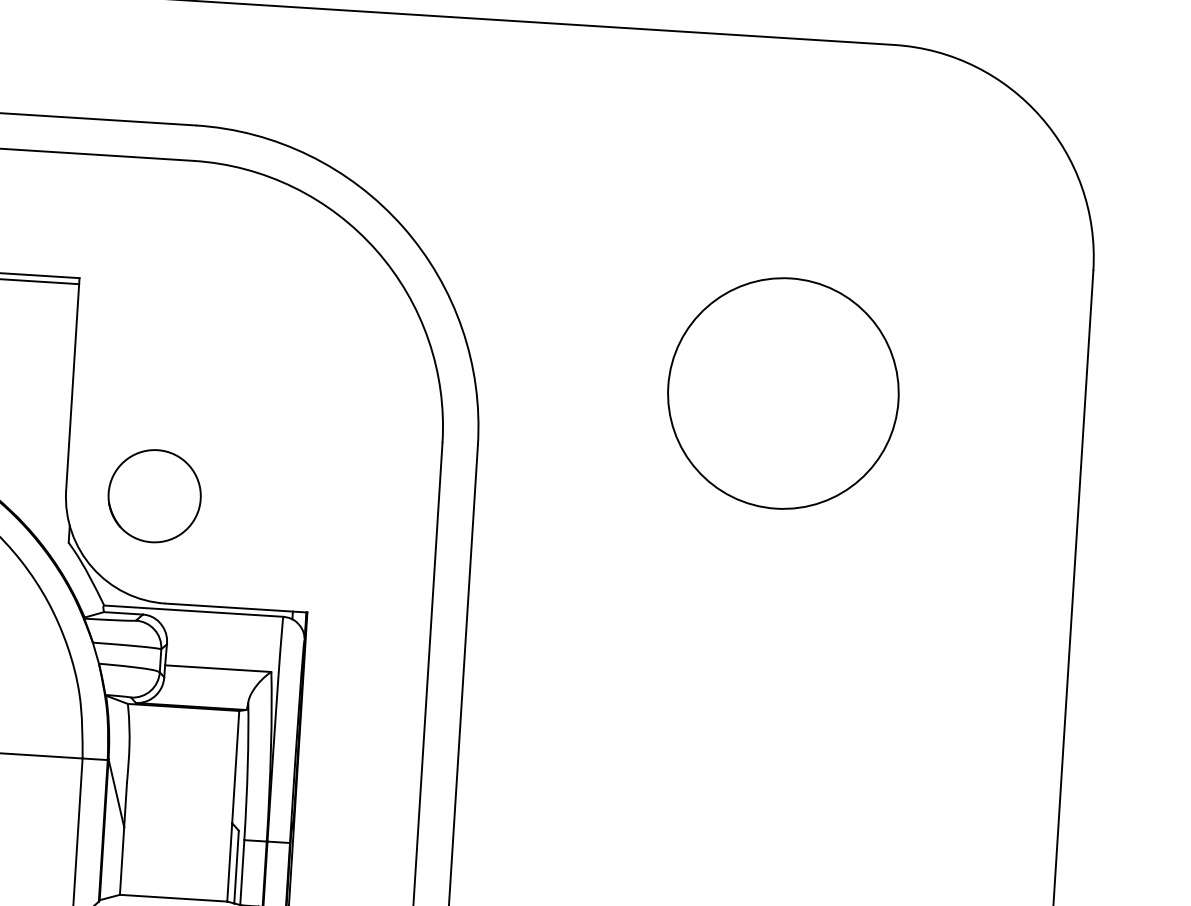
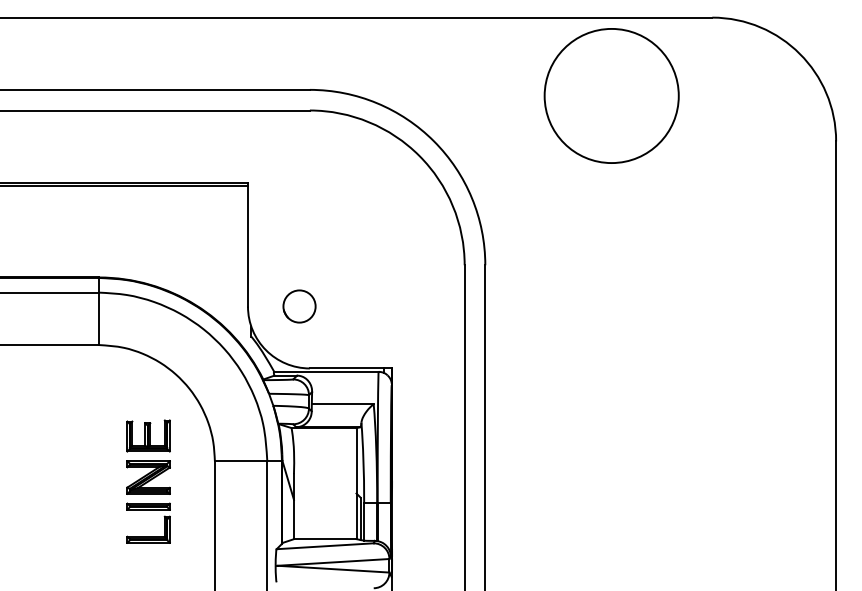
circle: (783, 392) -> (611, 95), moved
part: (154, 496) -> (299, 306), size x0.6

